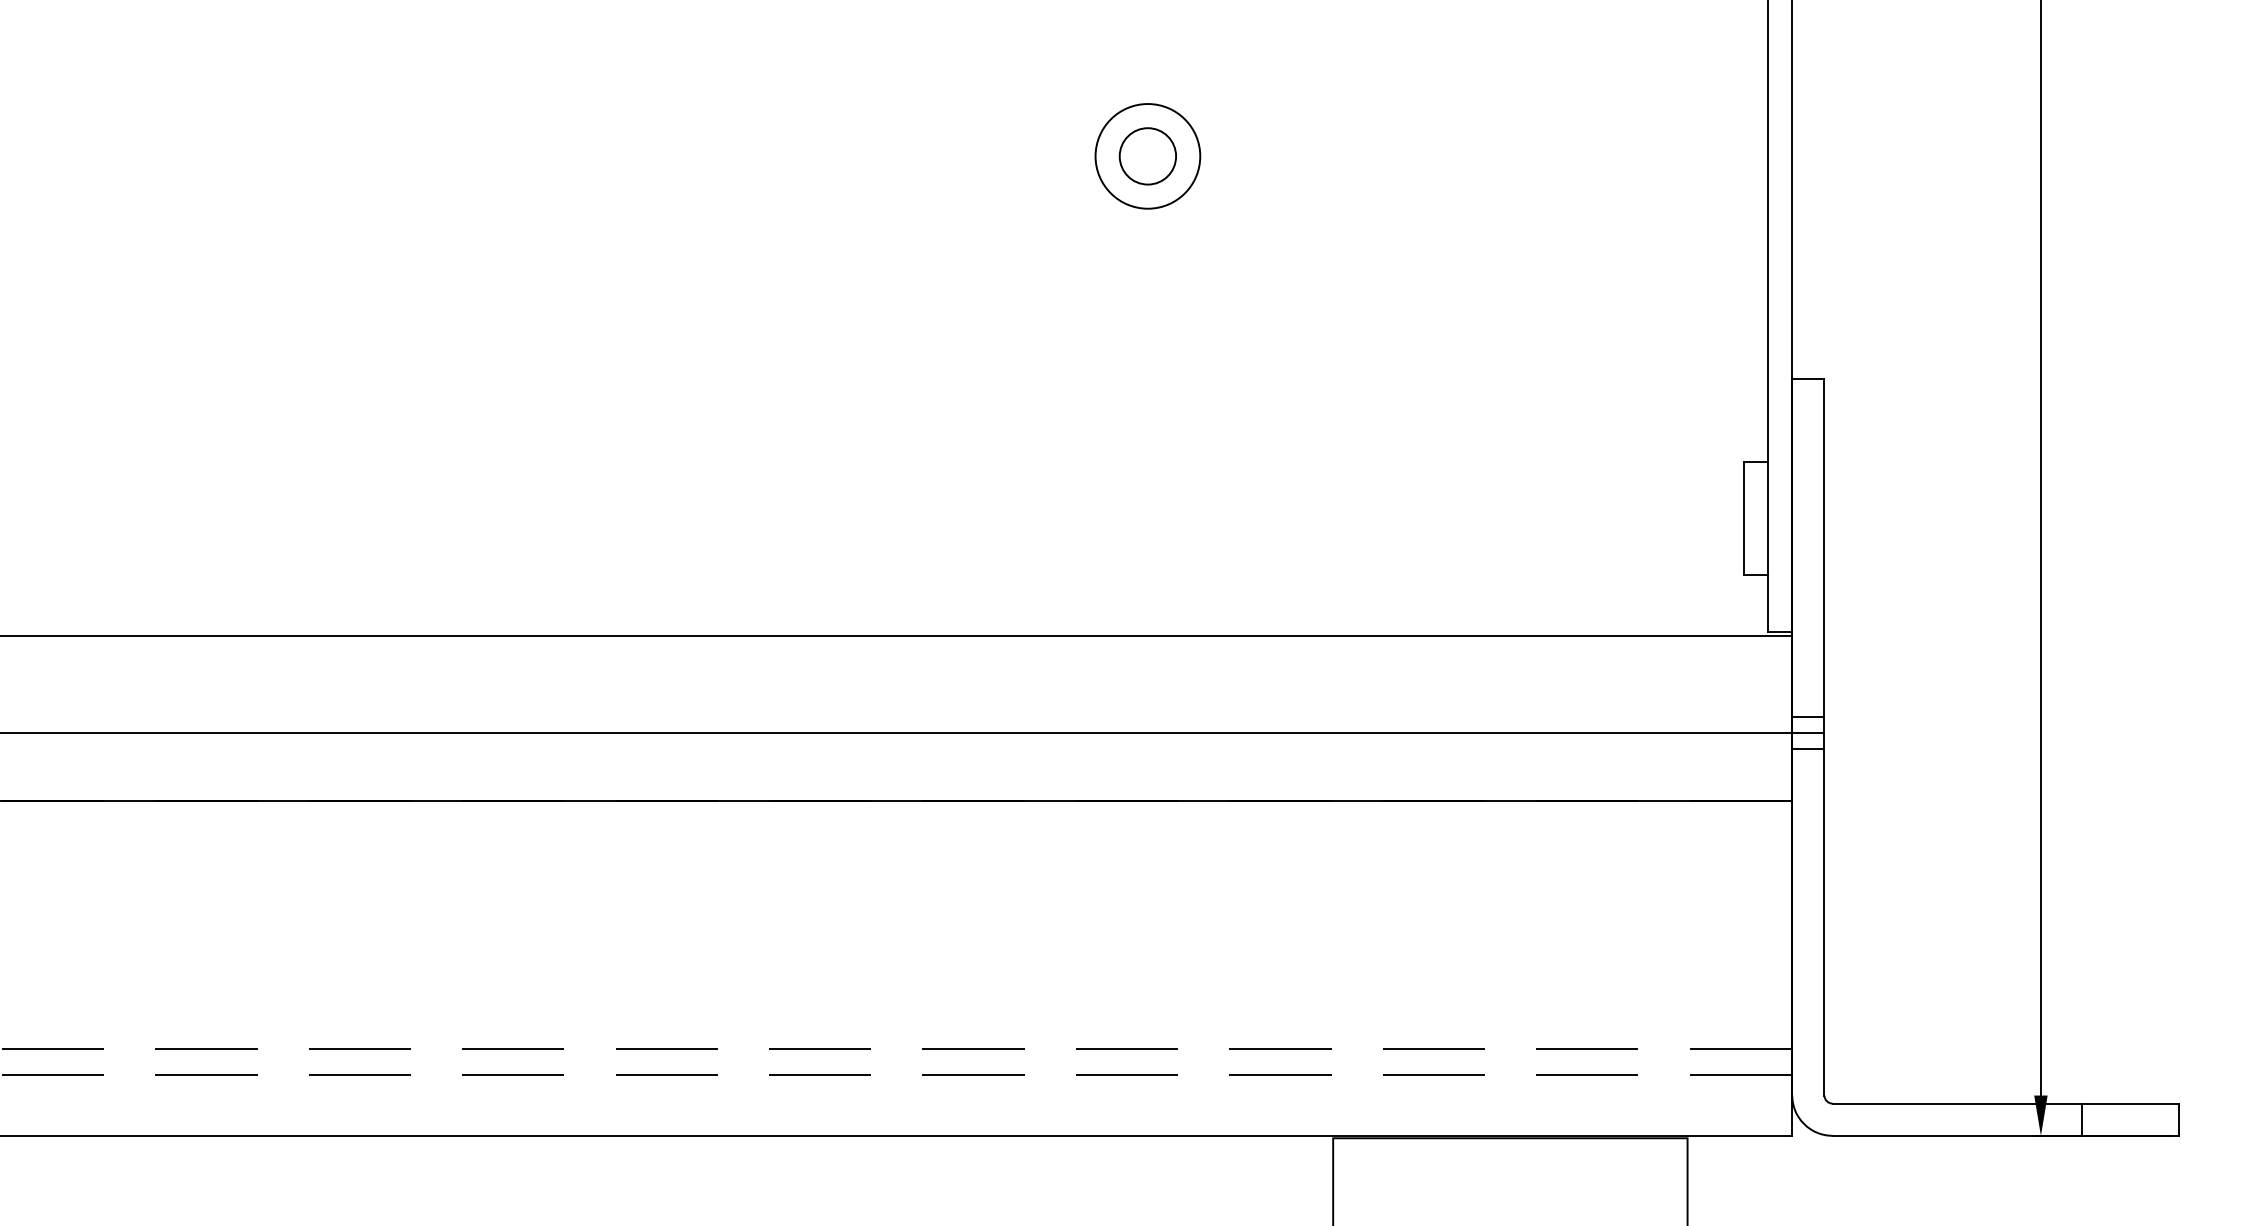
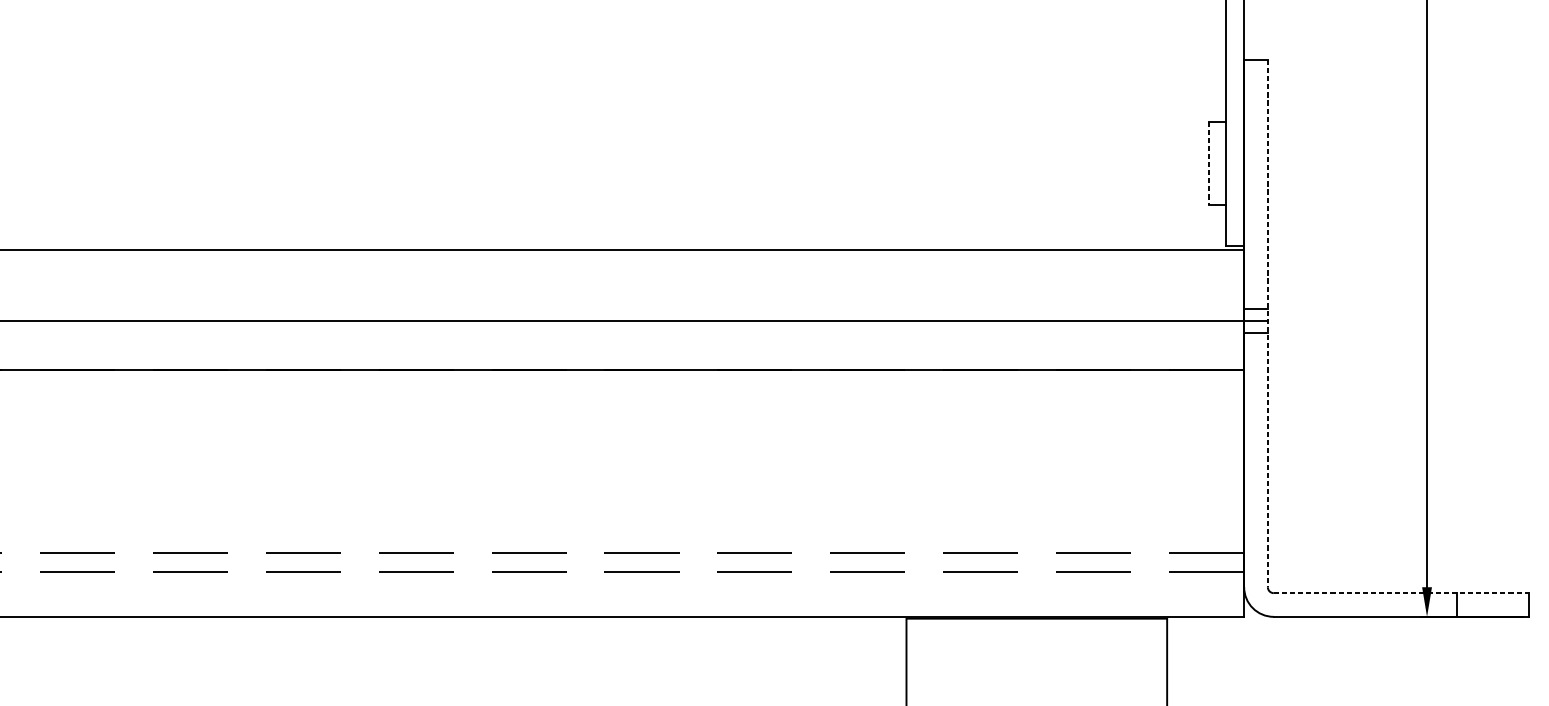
line: (1743, 519) -> (1208, 163), solid -> dashed
line: (1824, 737) -> (1267, 323), solid -> dashed
line: (2006, 1103) -> (1401, 593), solid -> dashed

